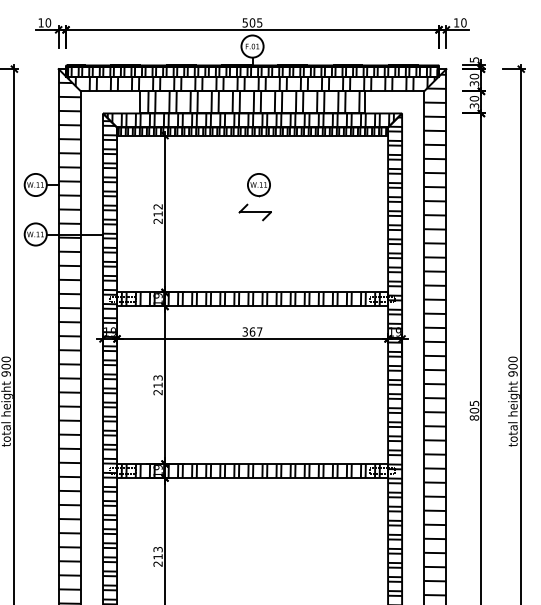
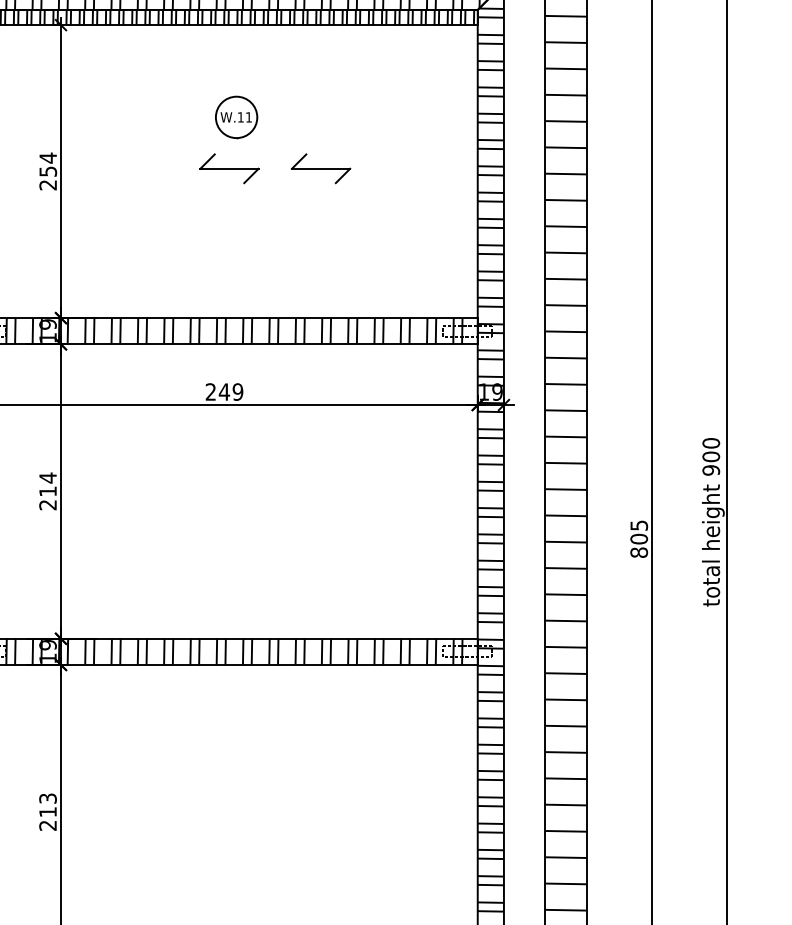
text: (157, 209) -> (46, 163), 212 -> 254
part: (303, 212) -> (319, 168), added
text: (252, 331) -> (224, 391), 367 -> 249
text: (157, 377) -> (46, 477), 213 -> 214

